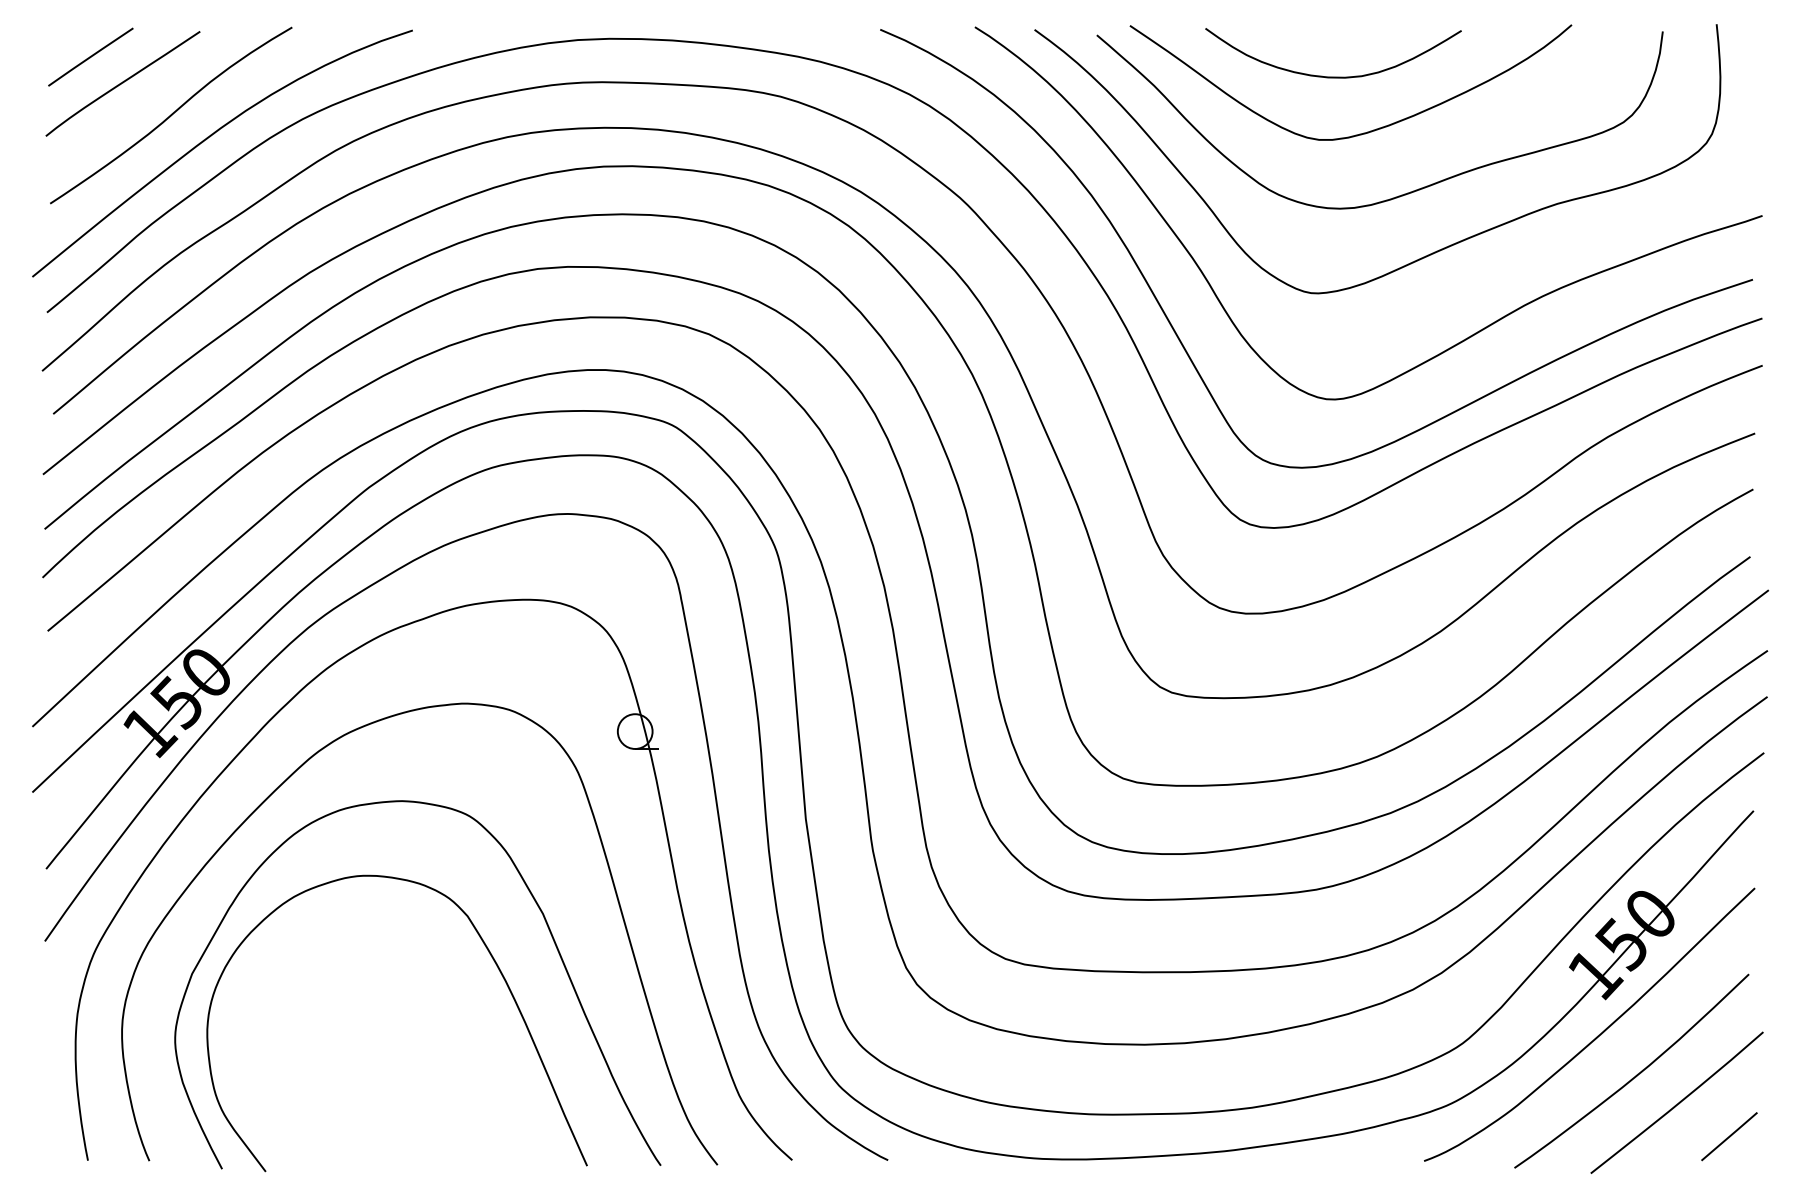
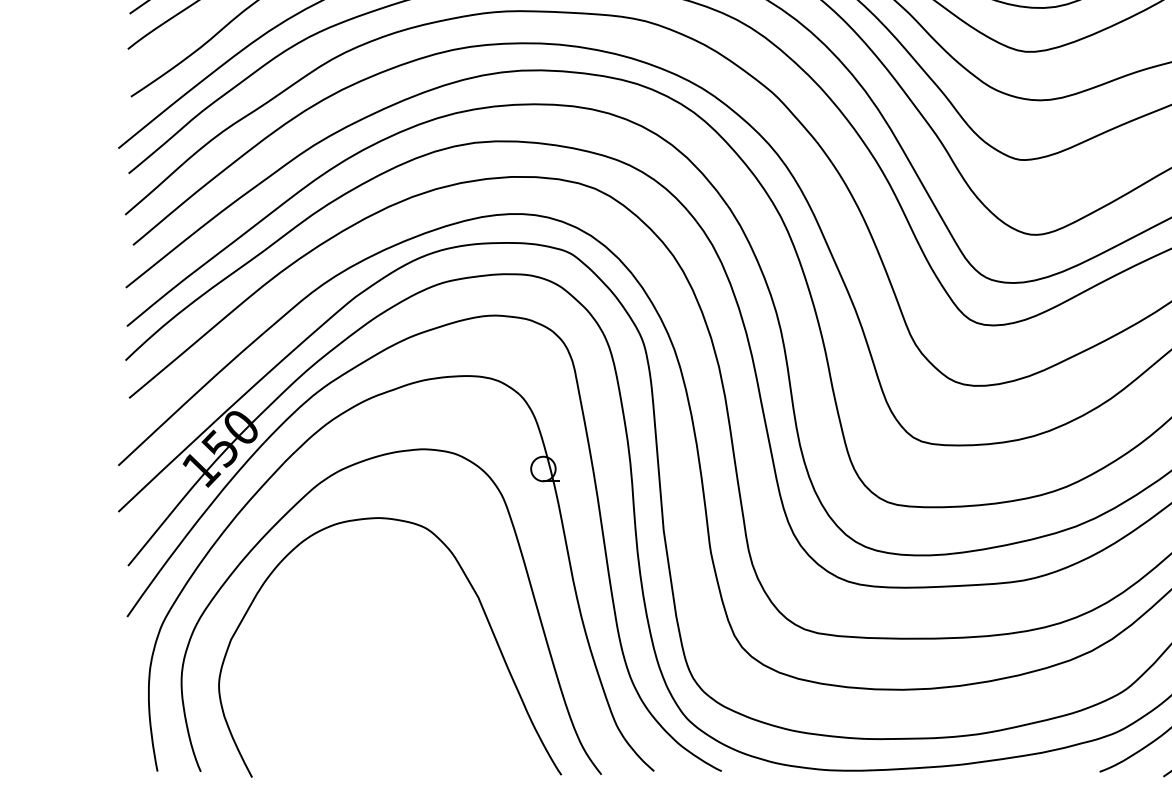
curve: (497, 968) -> (446, 636), removed

